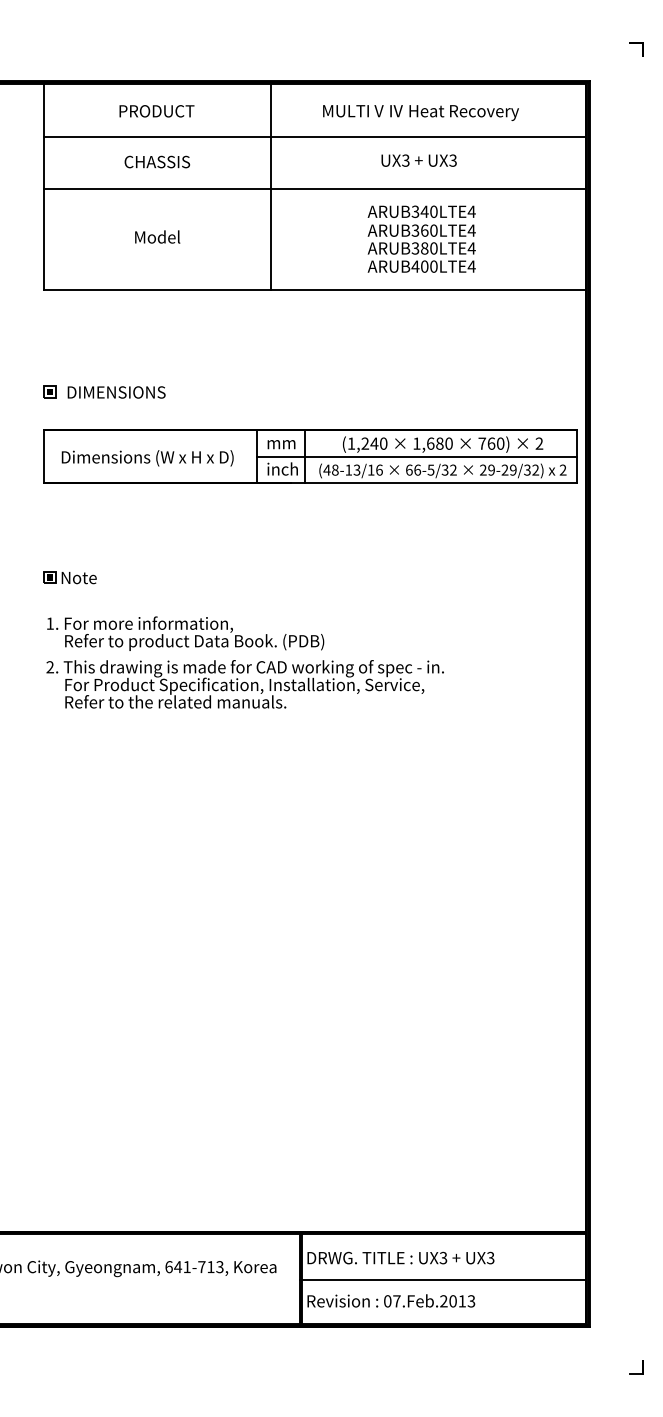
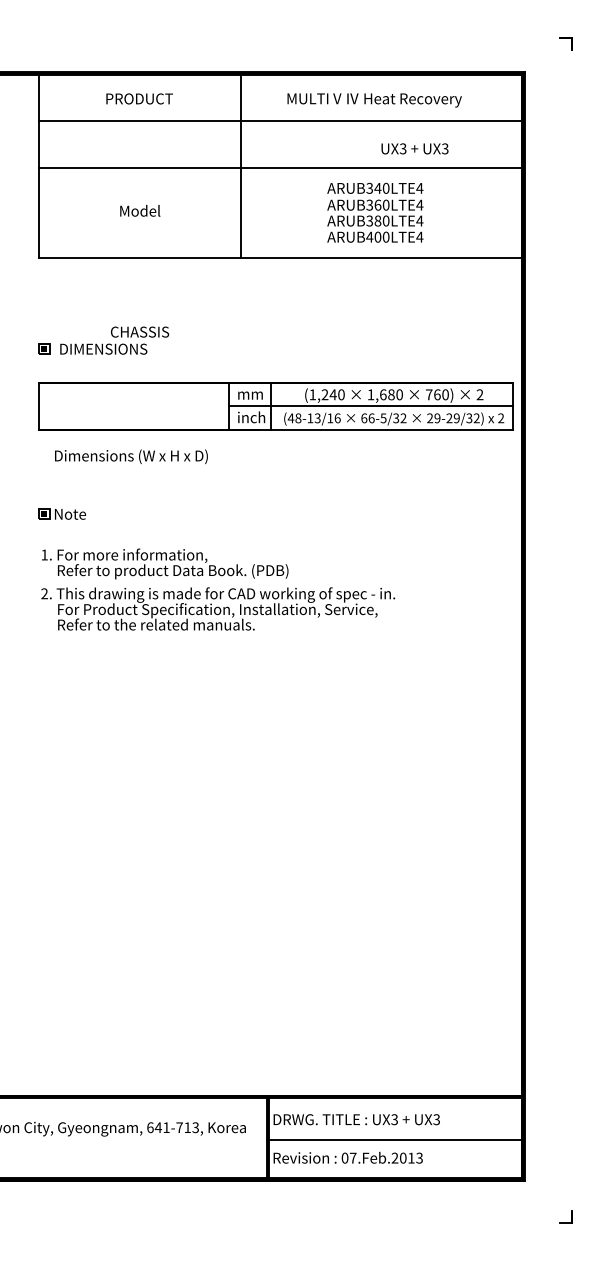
text: (418, 160) -> (414, 148), moved
text: (157, 161) -> (140, 331), moved
text: (147, 457) -> (131, 456), moved

